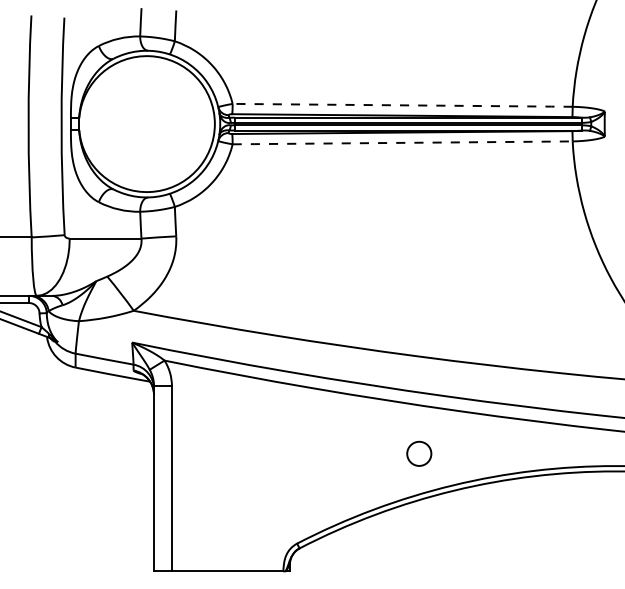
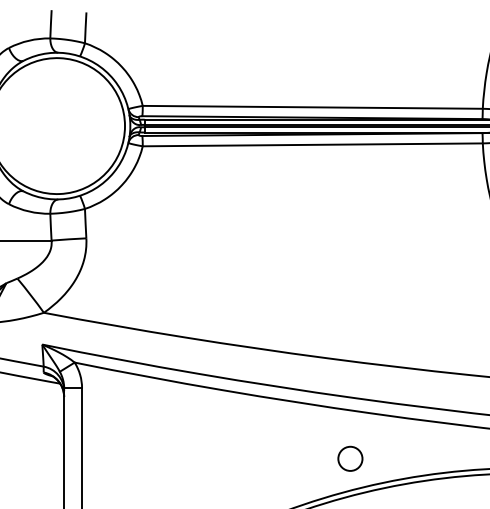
line: (403, 105) -> (313, 107), dashed -> solid
line: (401, 142) -> (311, 144), dashed -> solid
circle: (419, 453) -> (350, 458), moved

